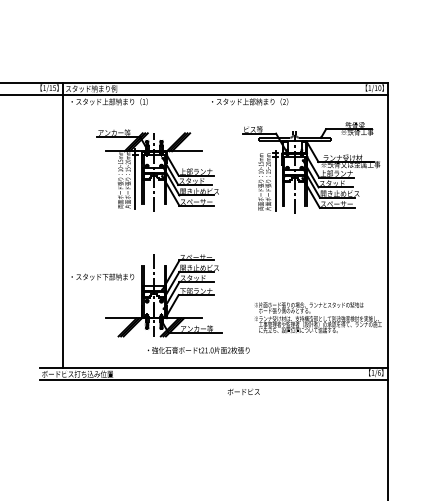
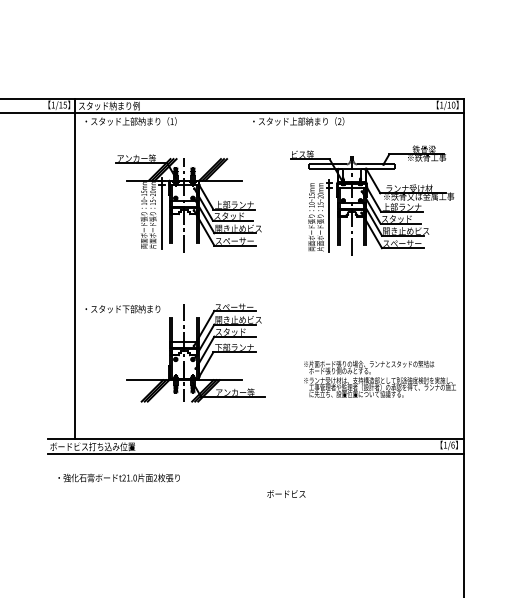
text: (102, 276) -> (122, 308), moved
text: (198, 350) -> (118, 478), moved
text: (243, 391) -> (286, 493), moved

